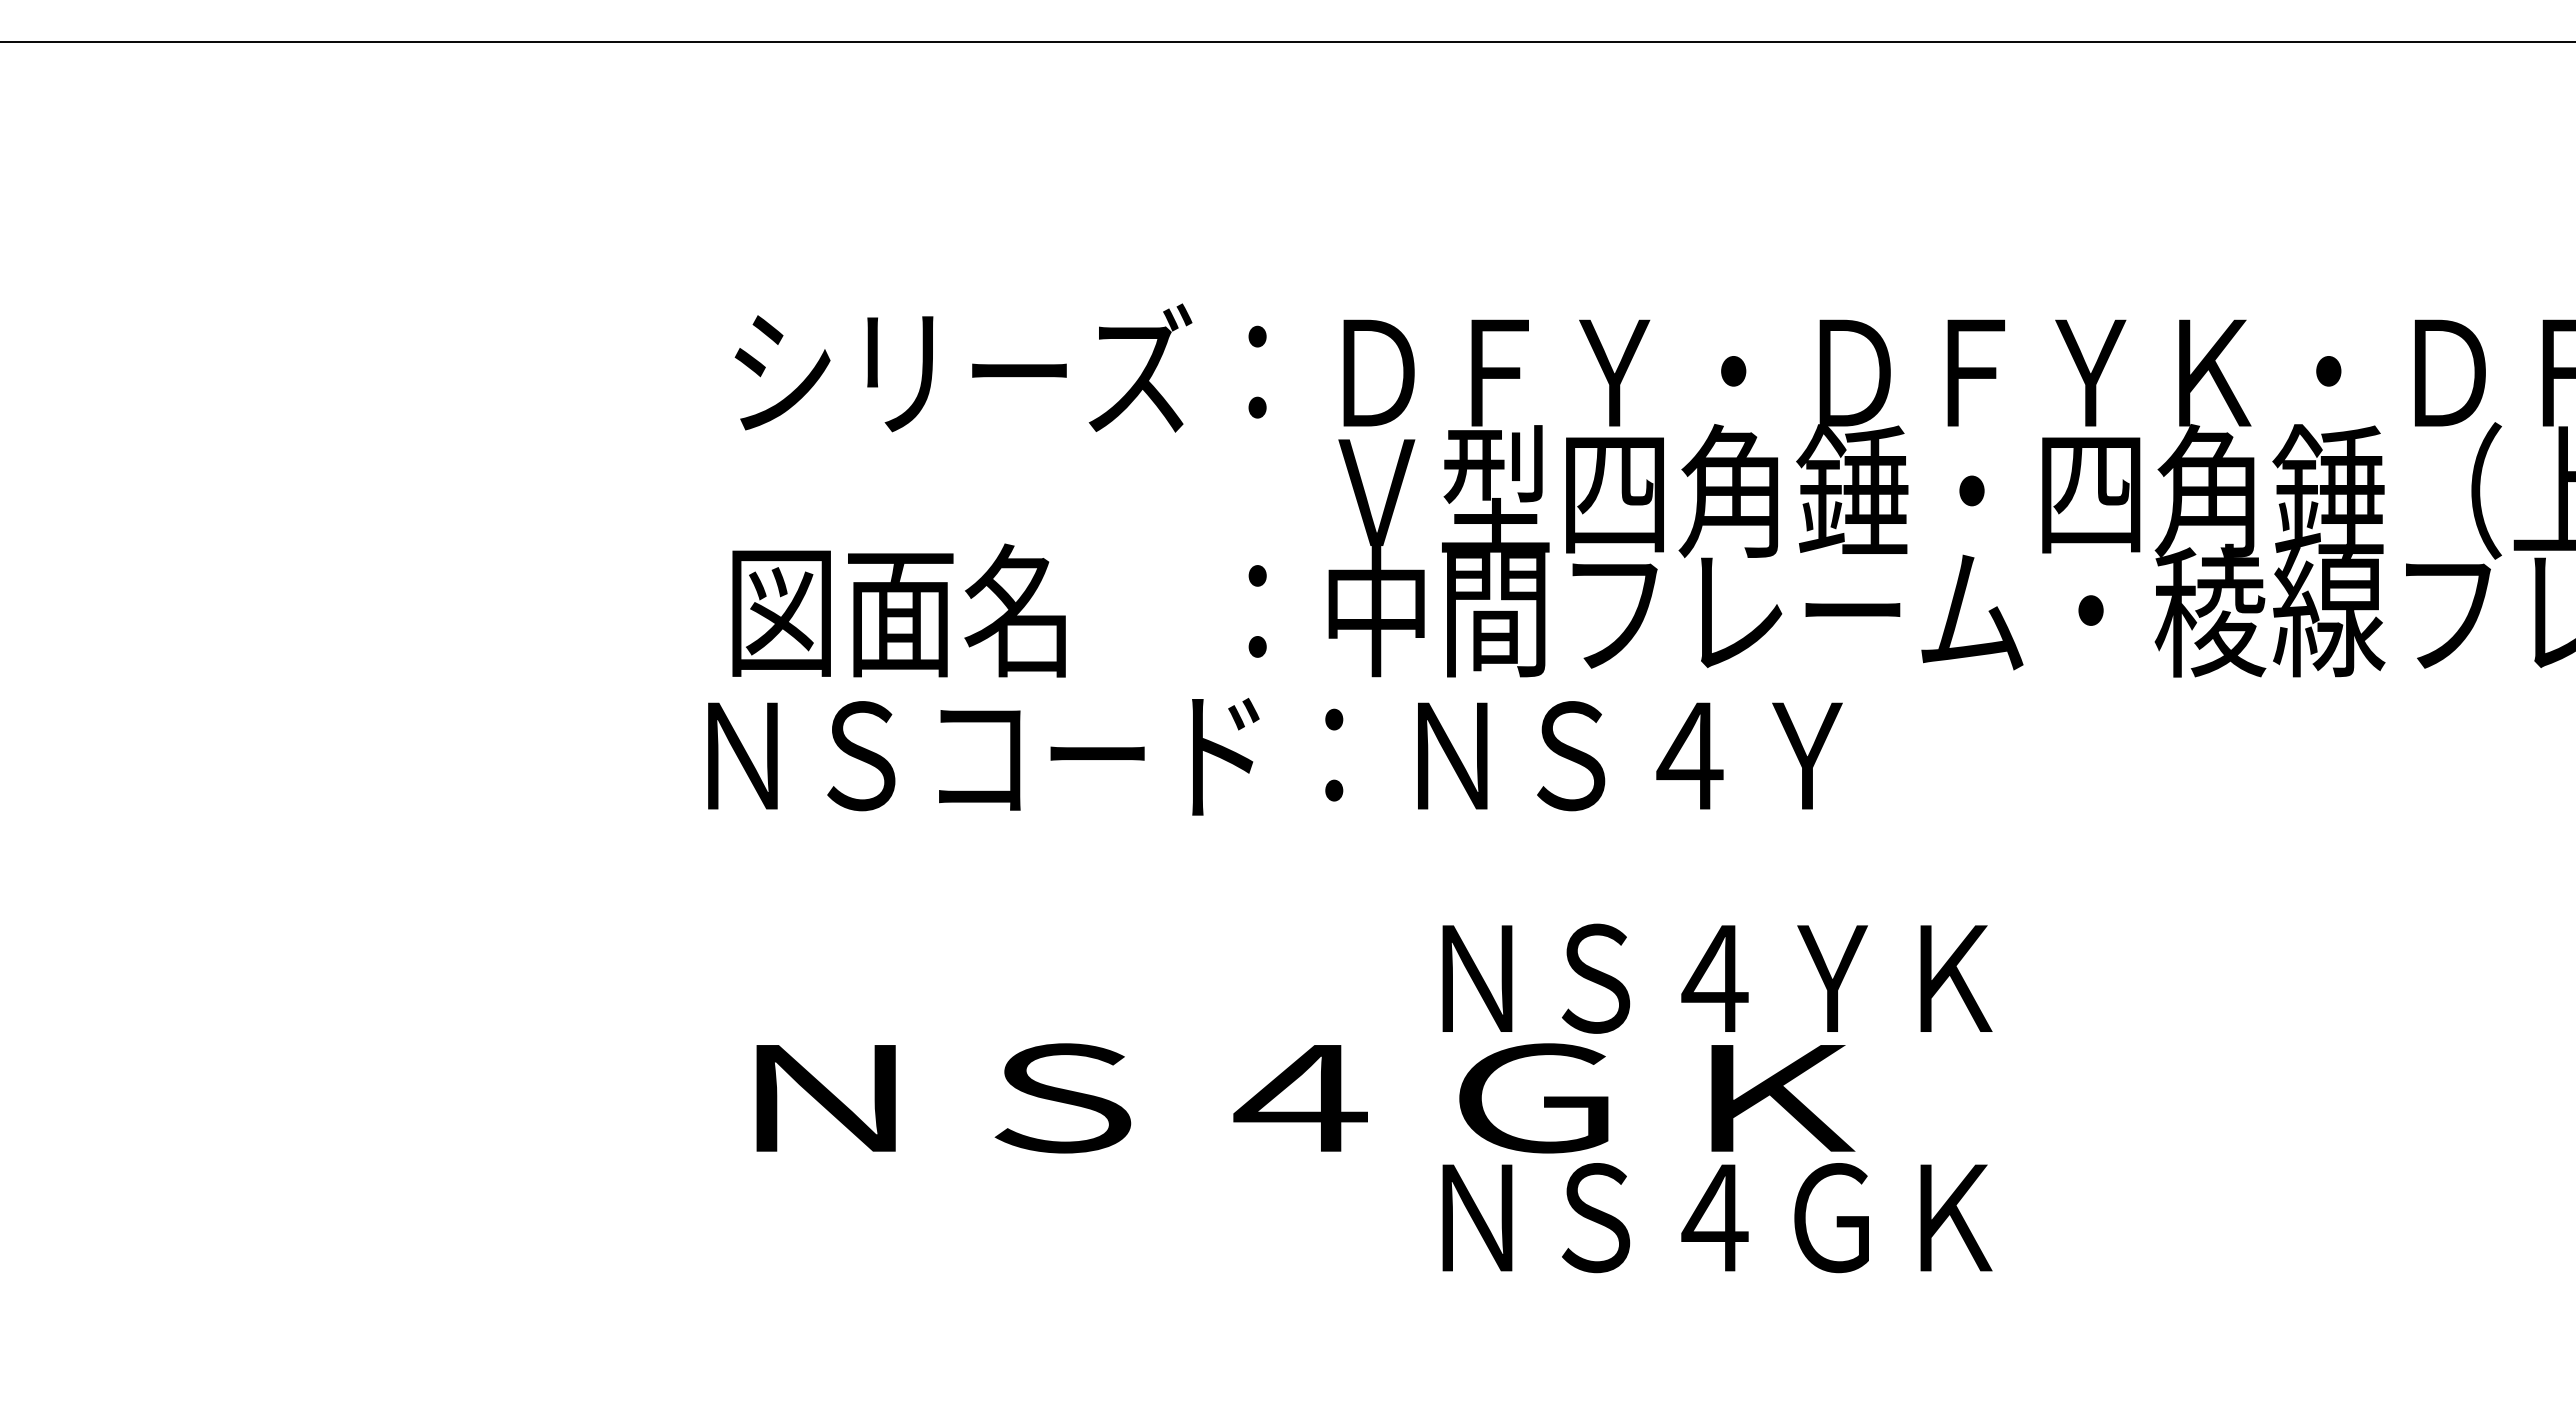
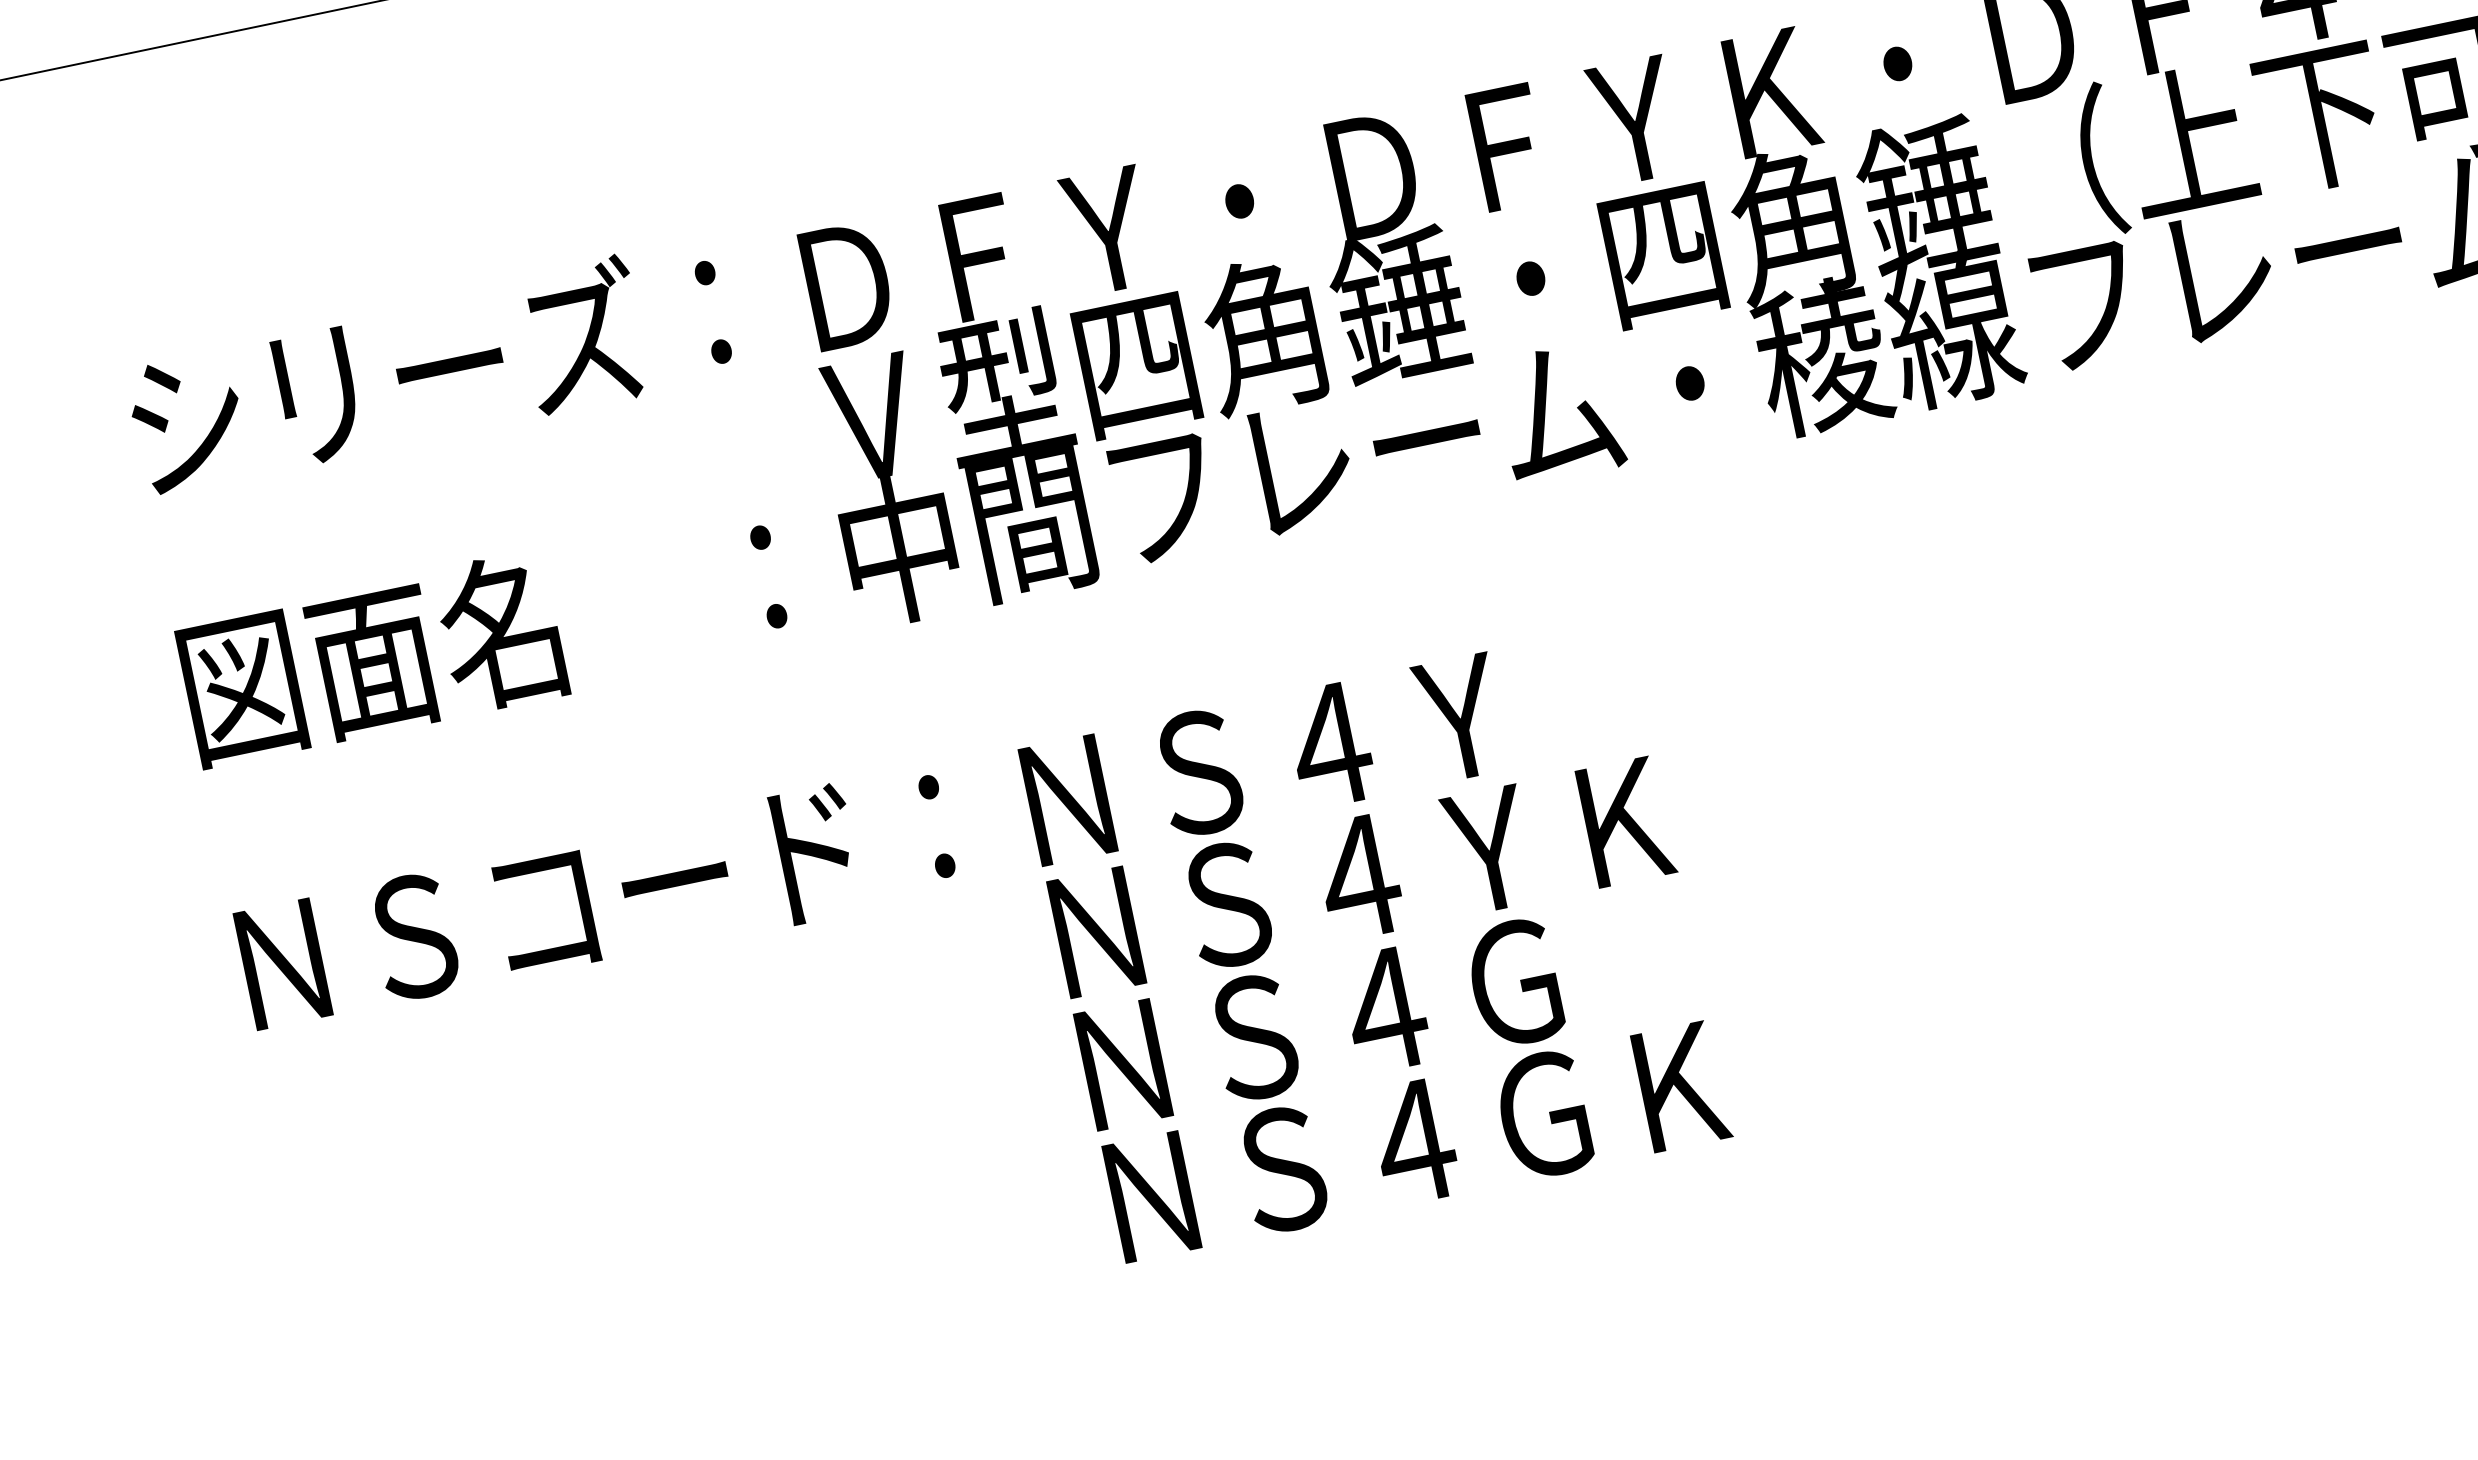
text: (1275, 756) -> (872, 841), moved
text: (1311, 1098) -> (940, 1103), ＮＳ４ＧＫ -> ＮＳ４Ｇ

